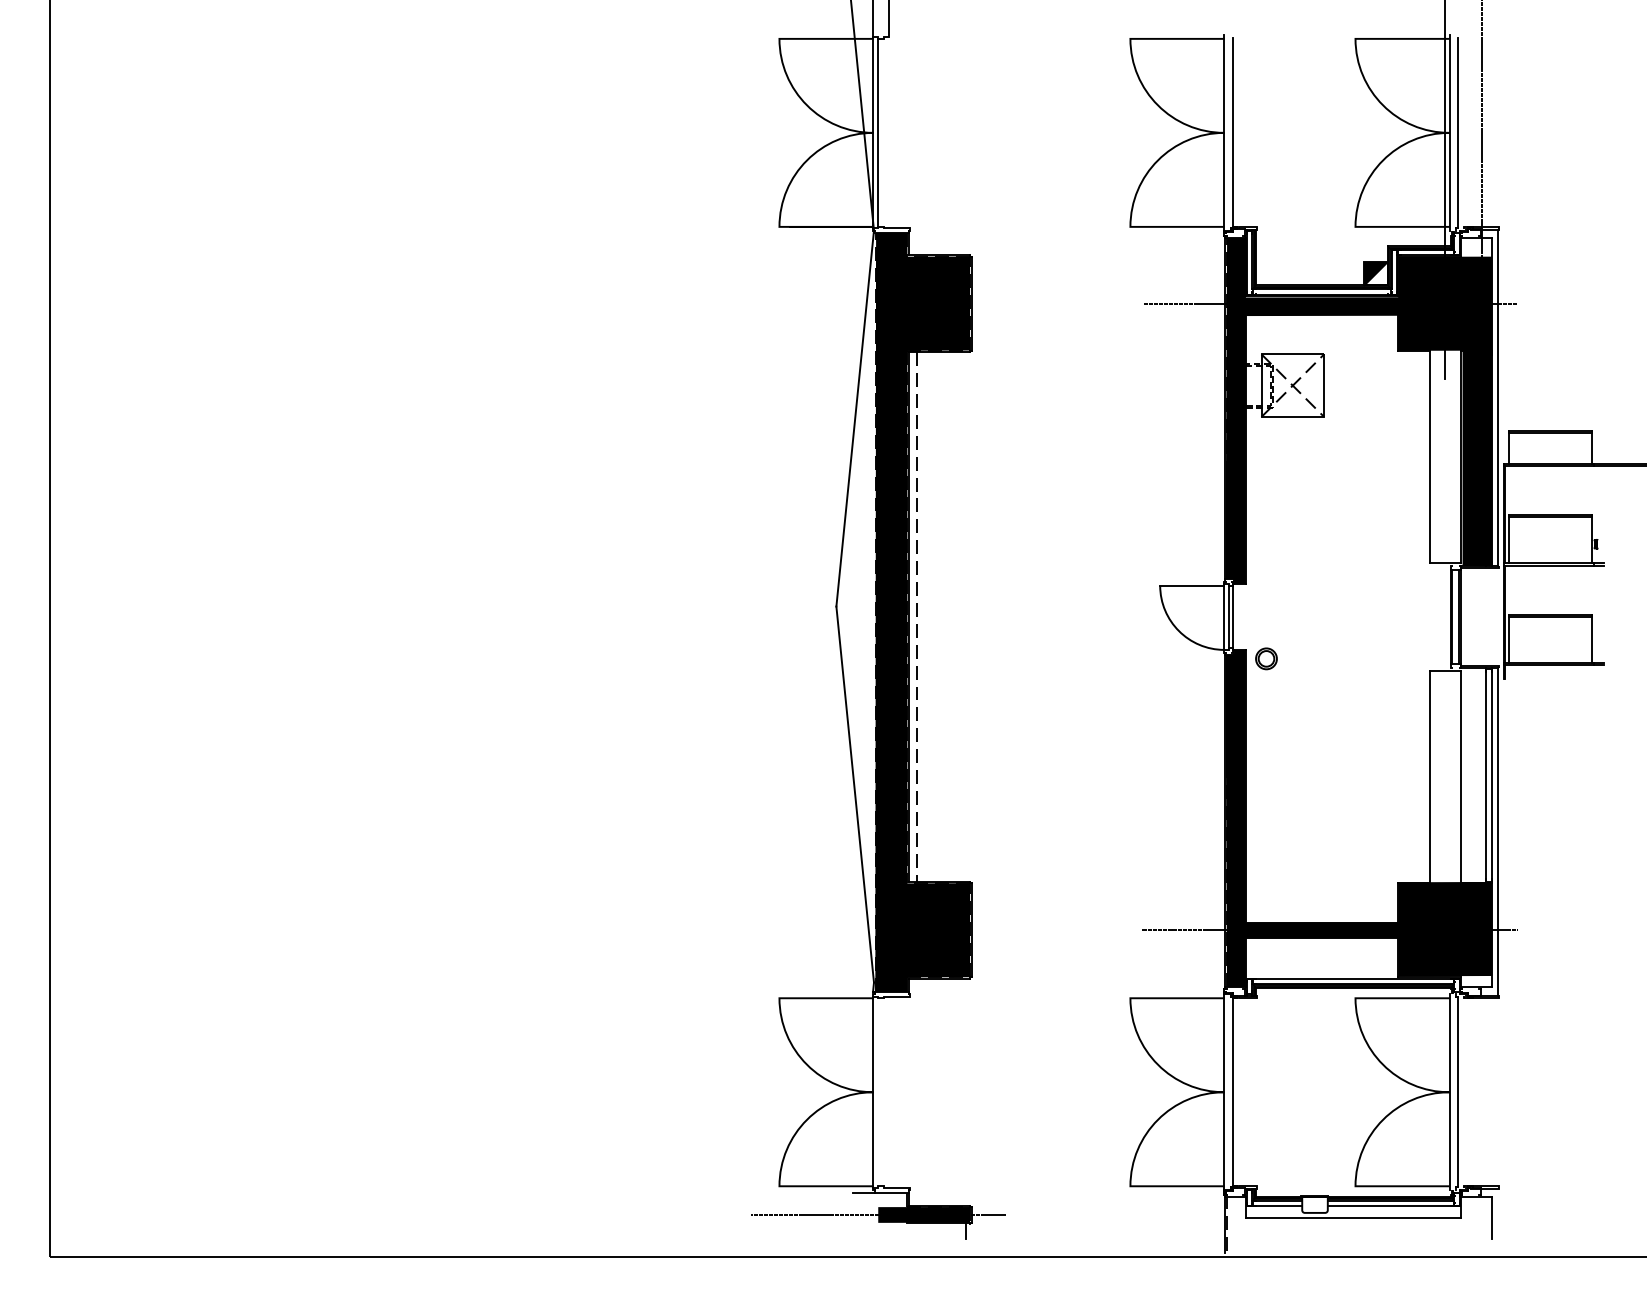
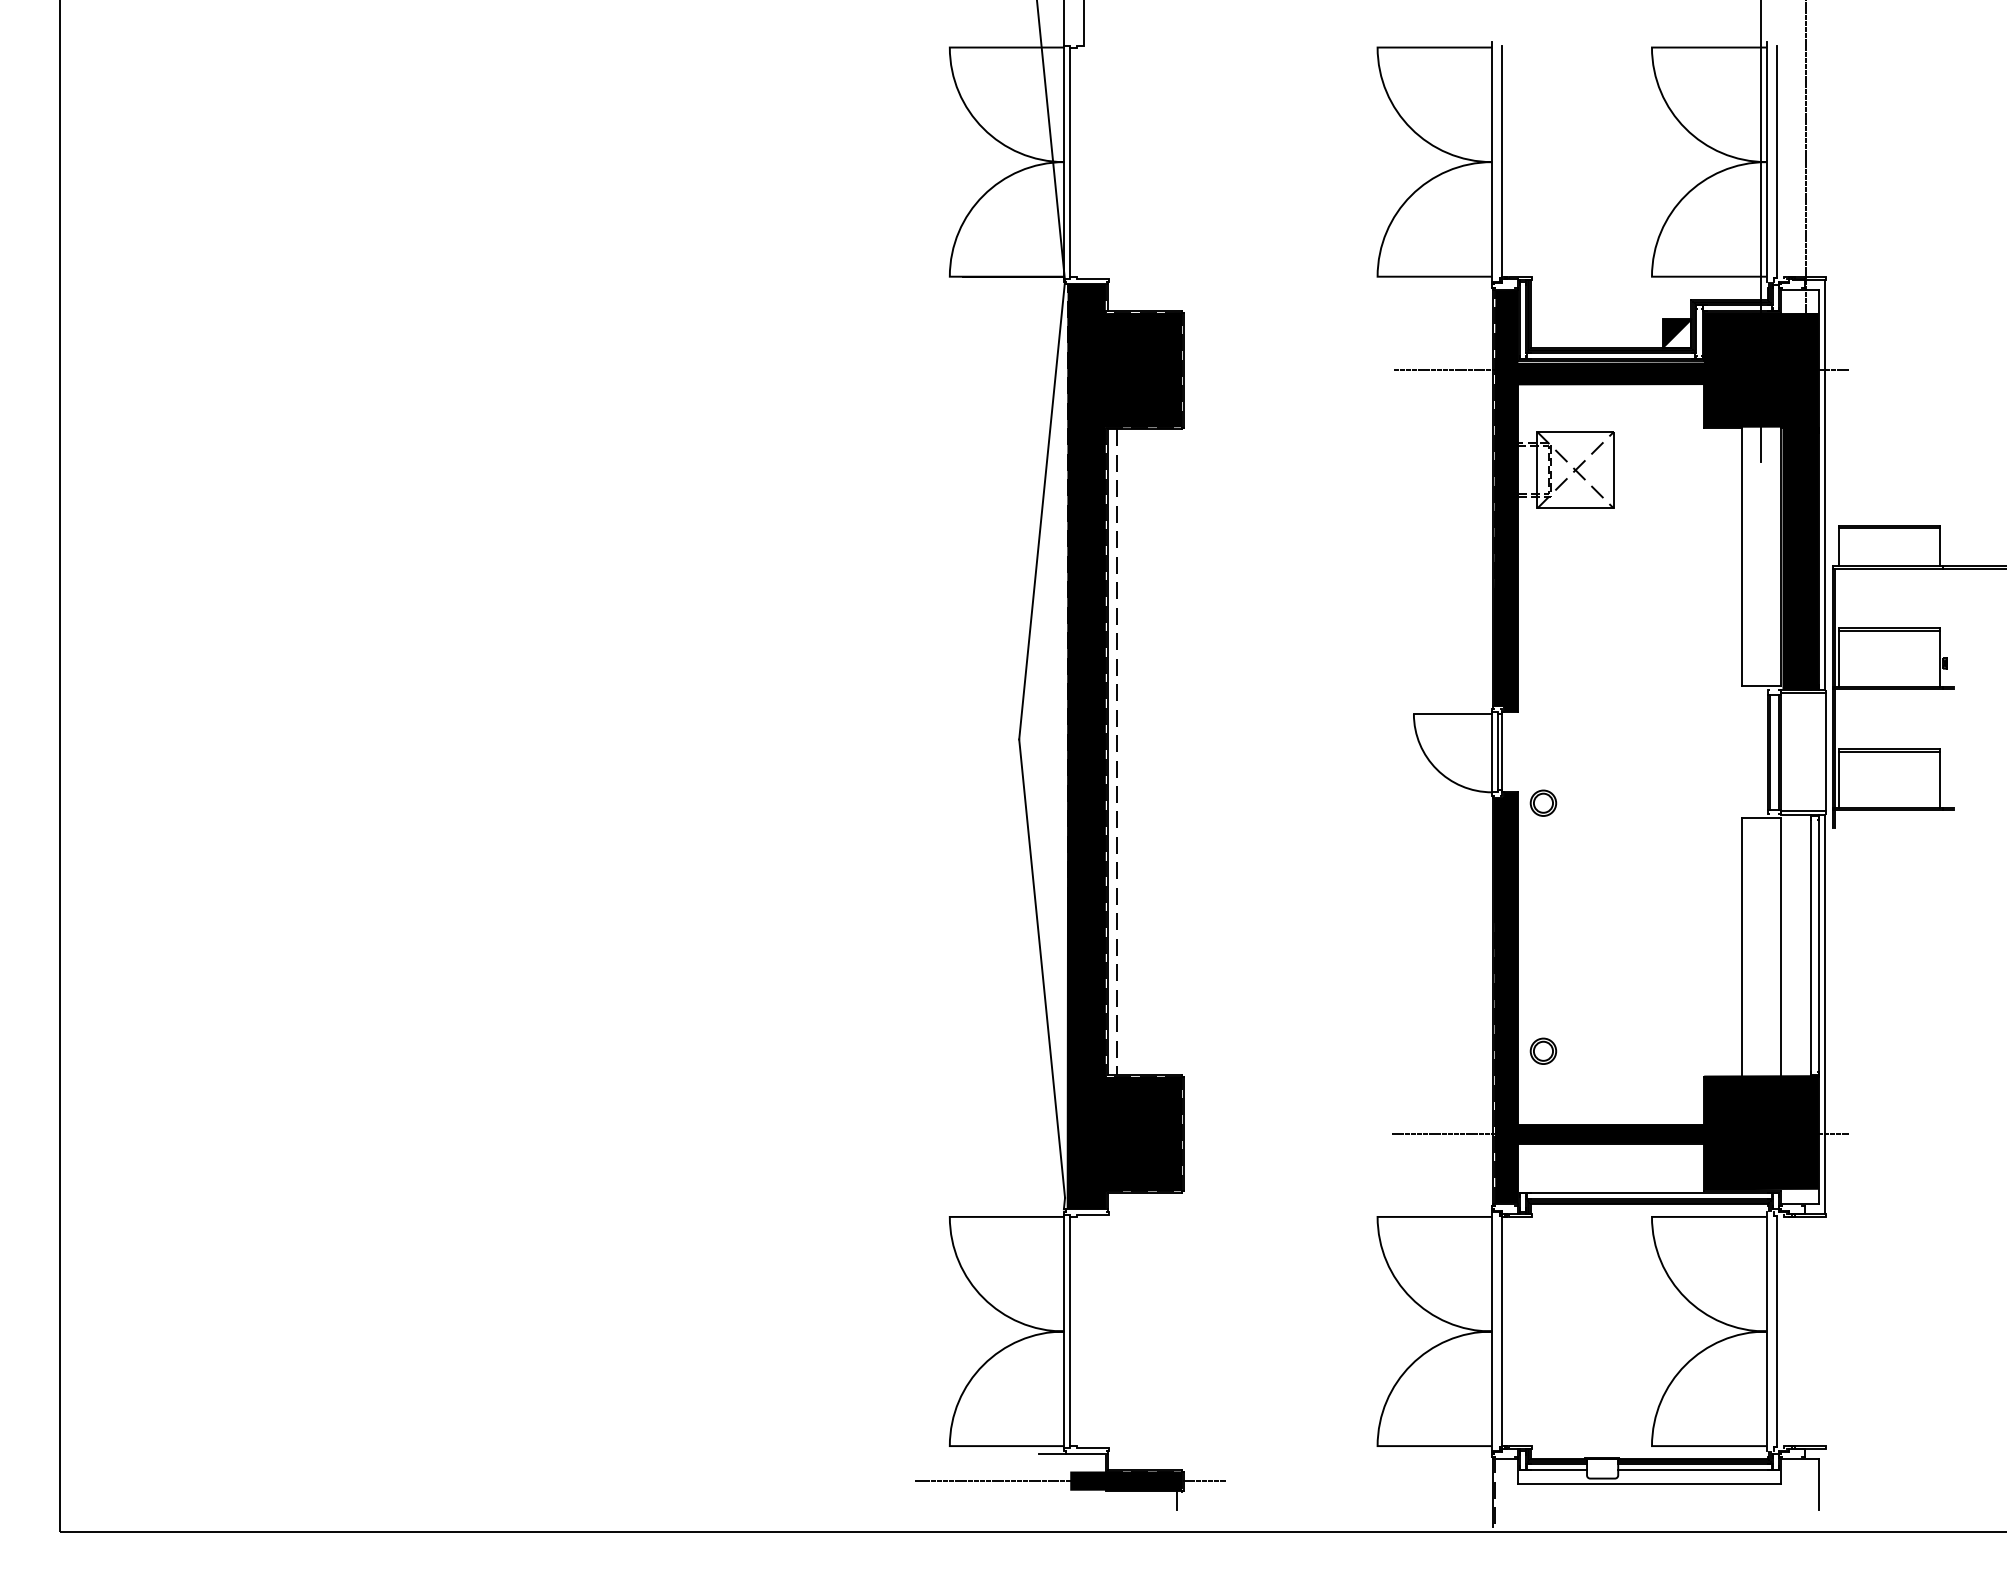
line: (1498, 617) -> (1826, 752), added
part: (1266, 861) -> (1543, 1050), added
line: (878, 1092) -> (1070, 1331), added

